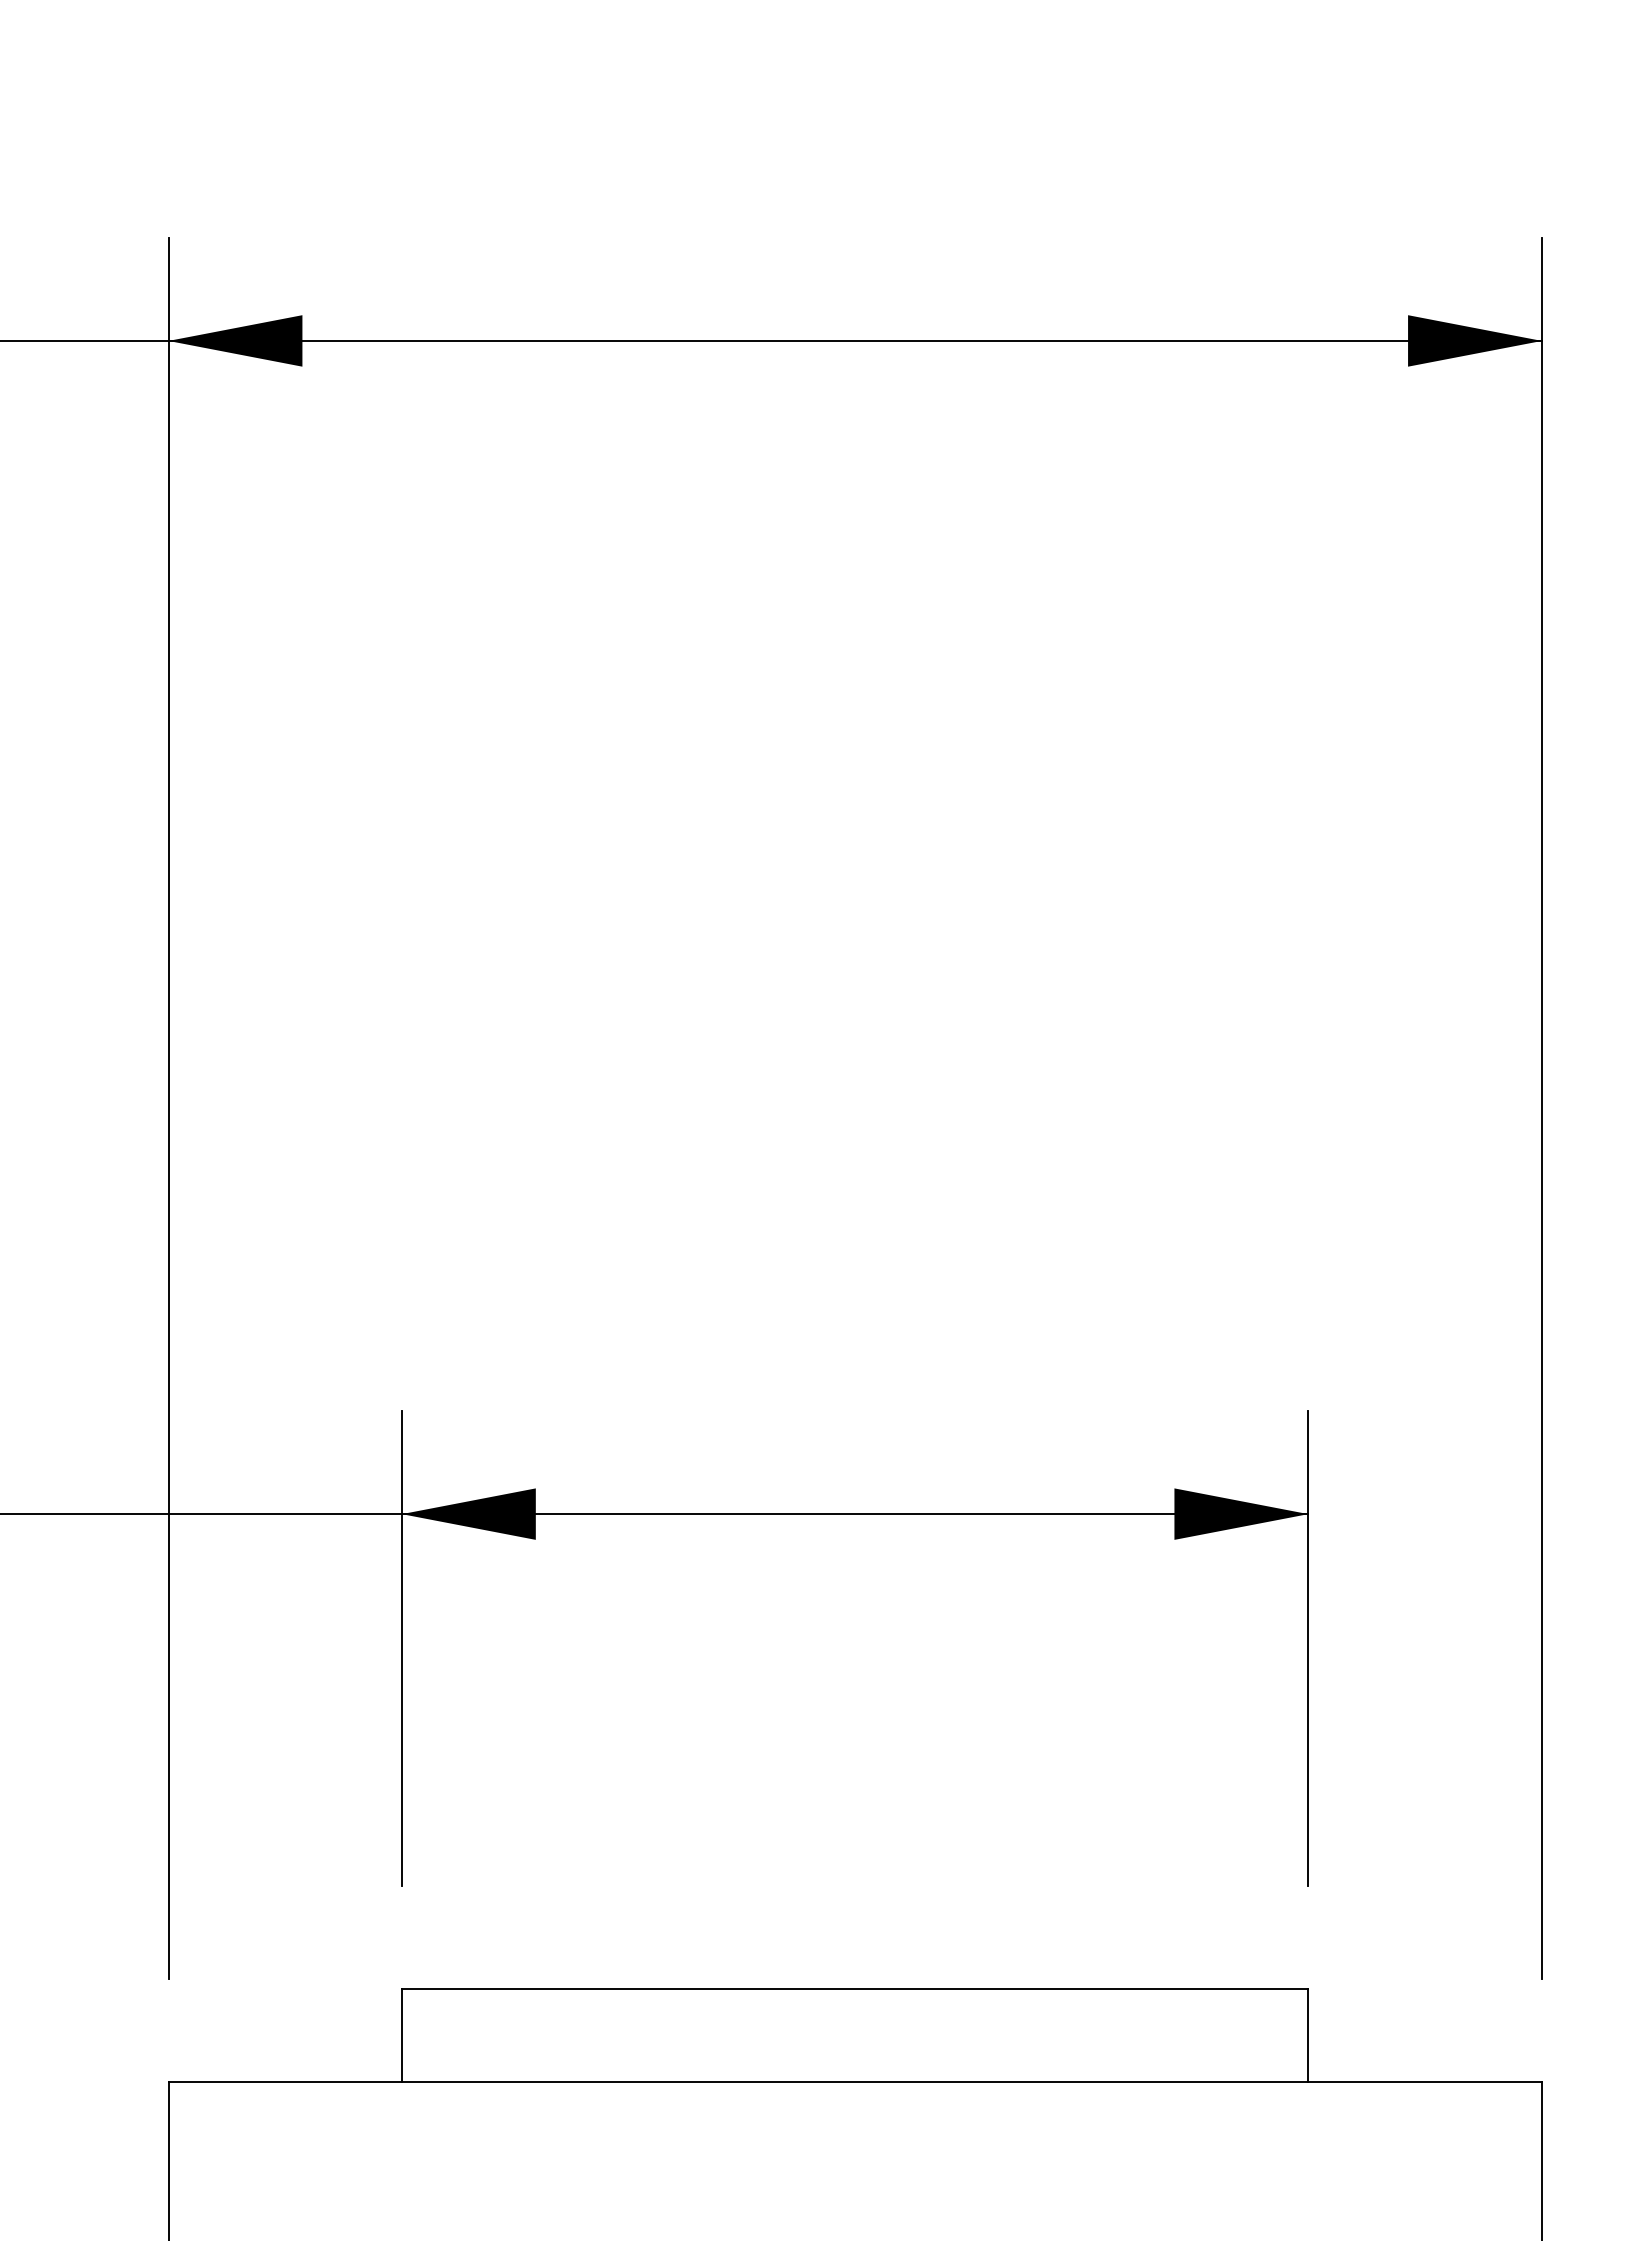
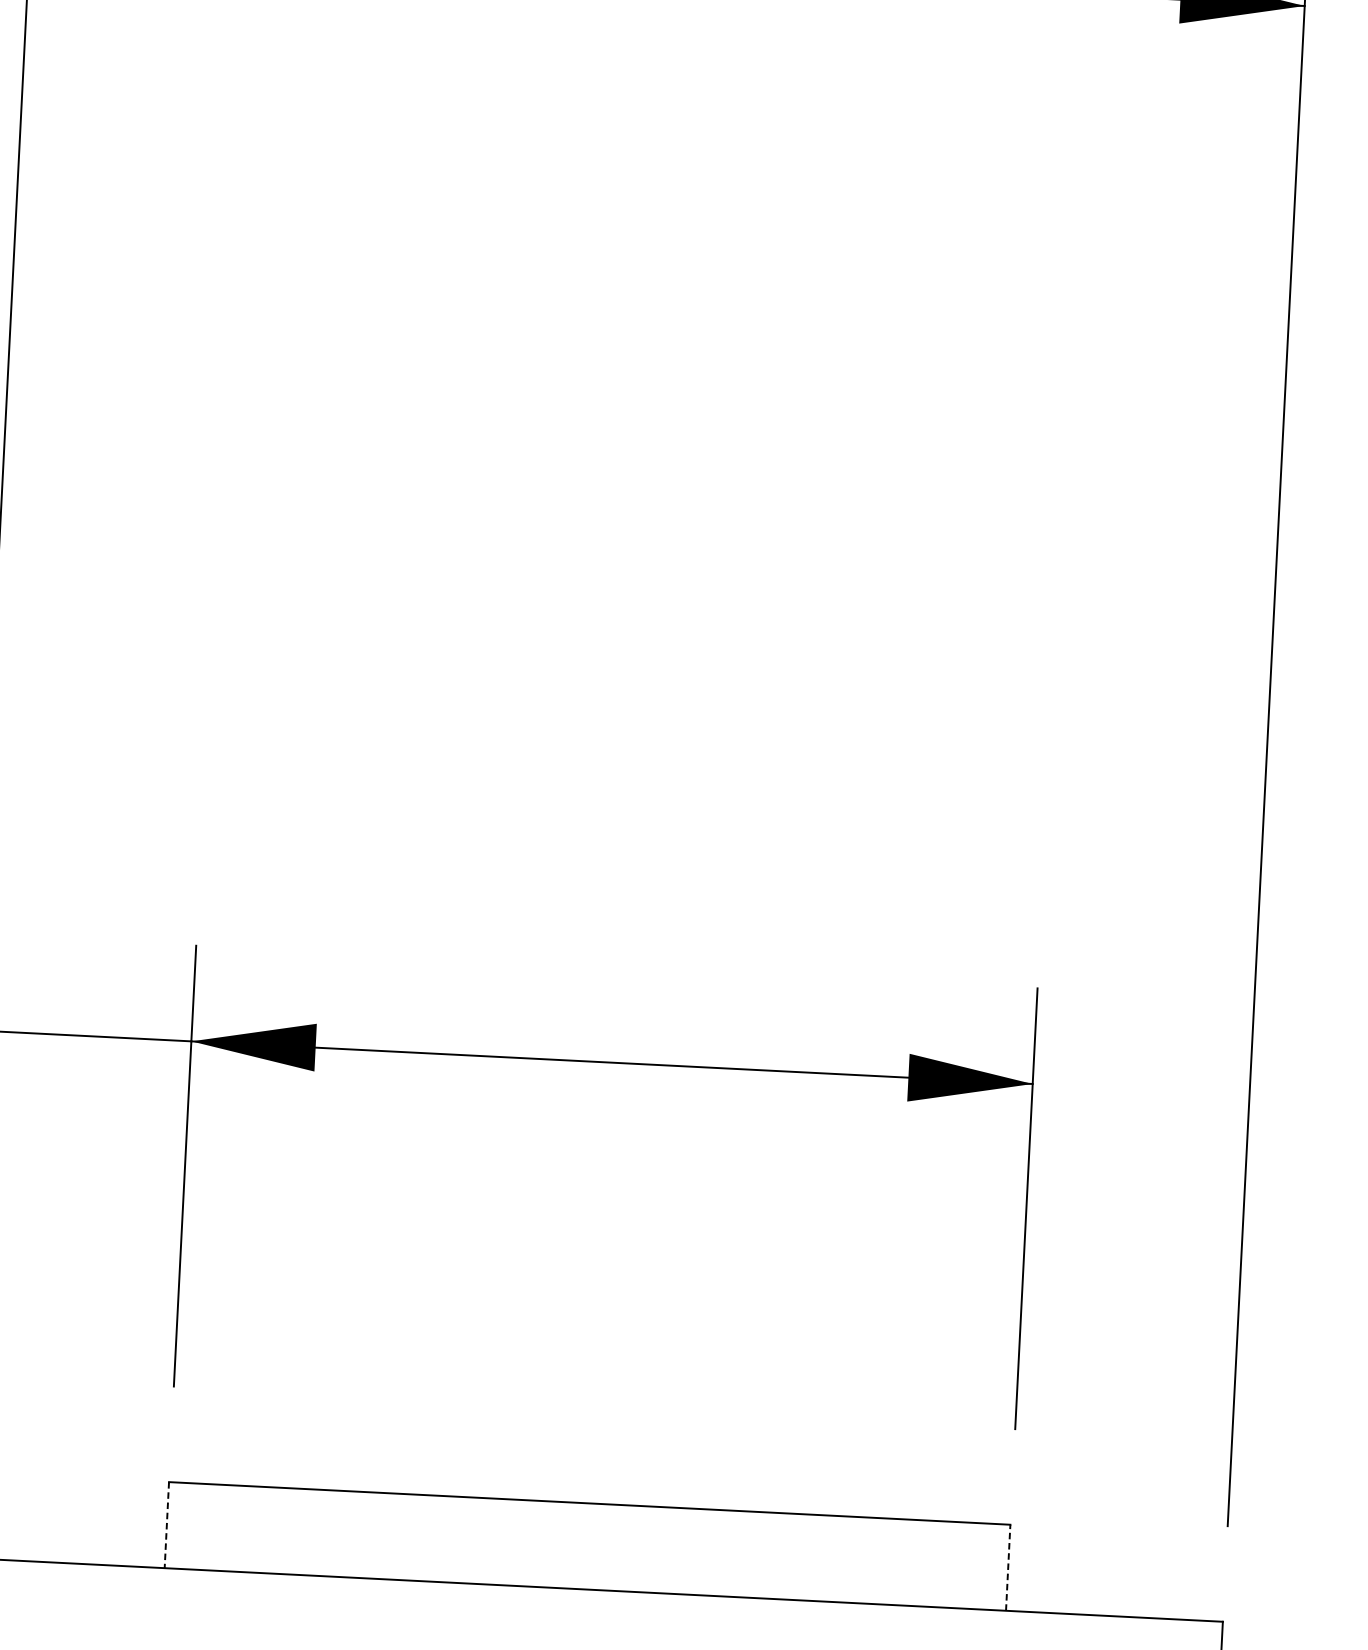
line: (1308, 2034) -> (1008, 1566), solid -> dashed
line: (401, 2035) -> (166, 1525), solid -> dashed

